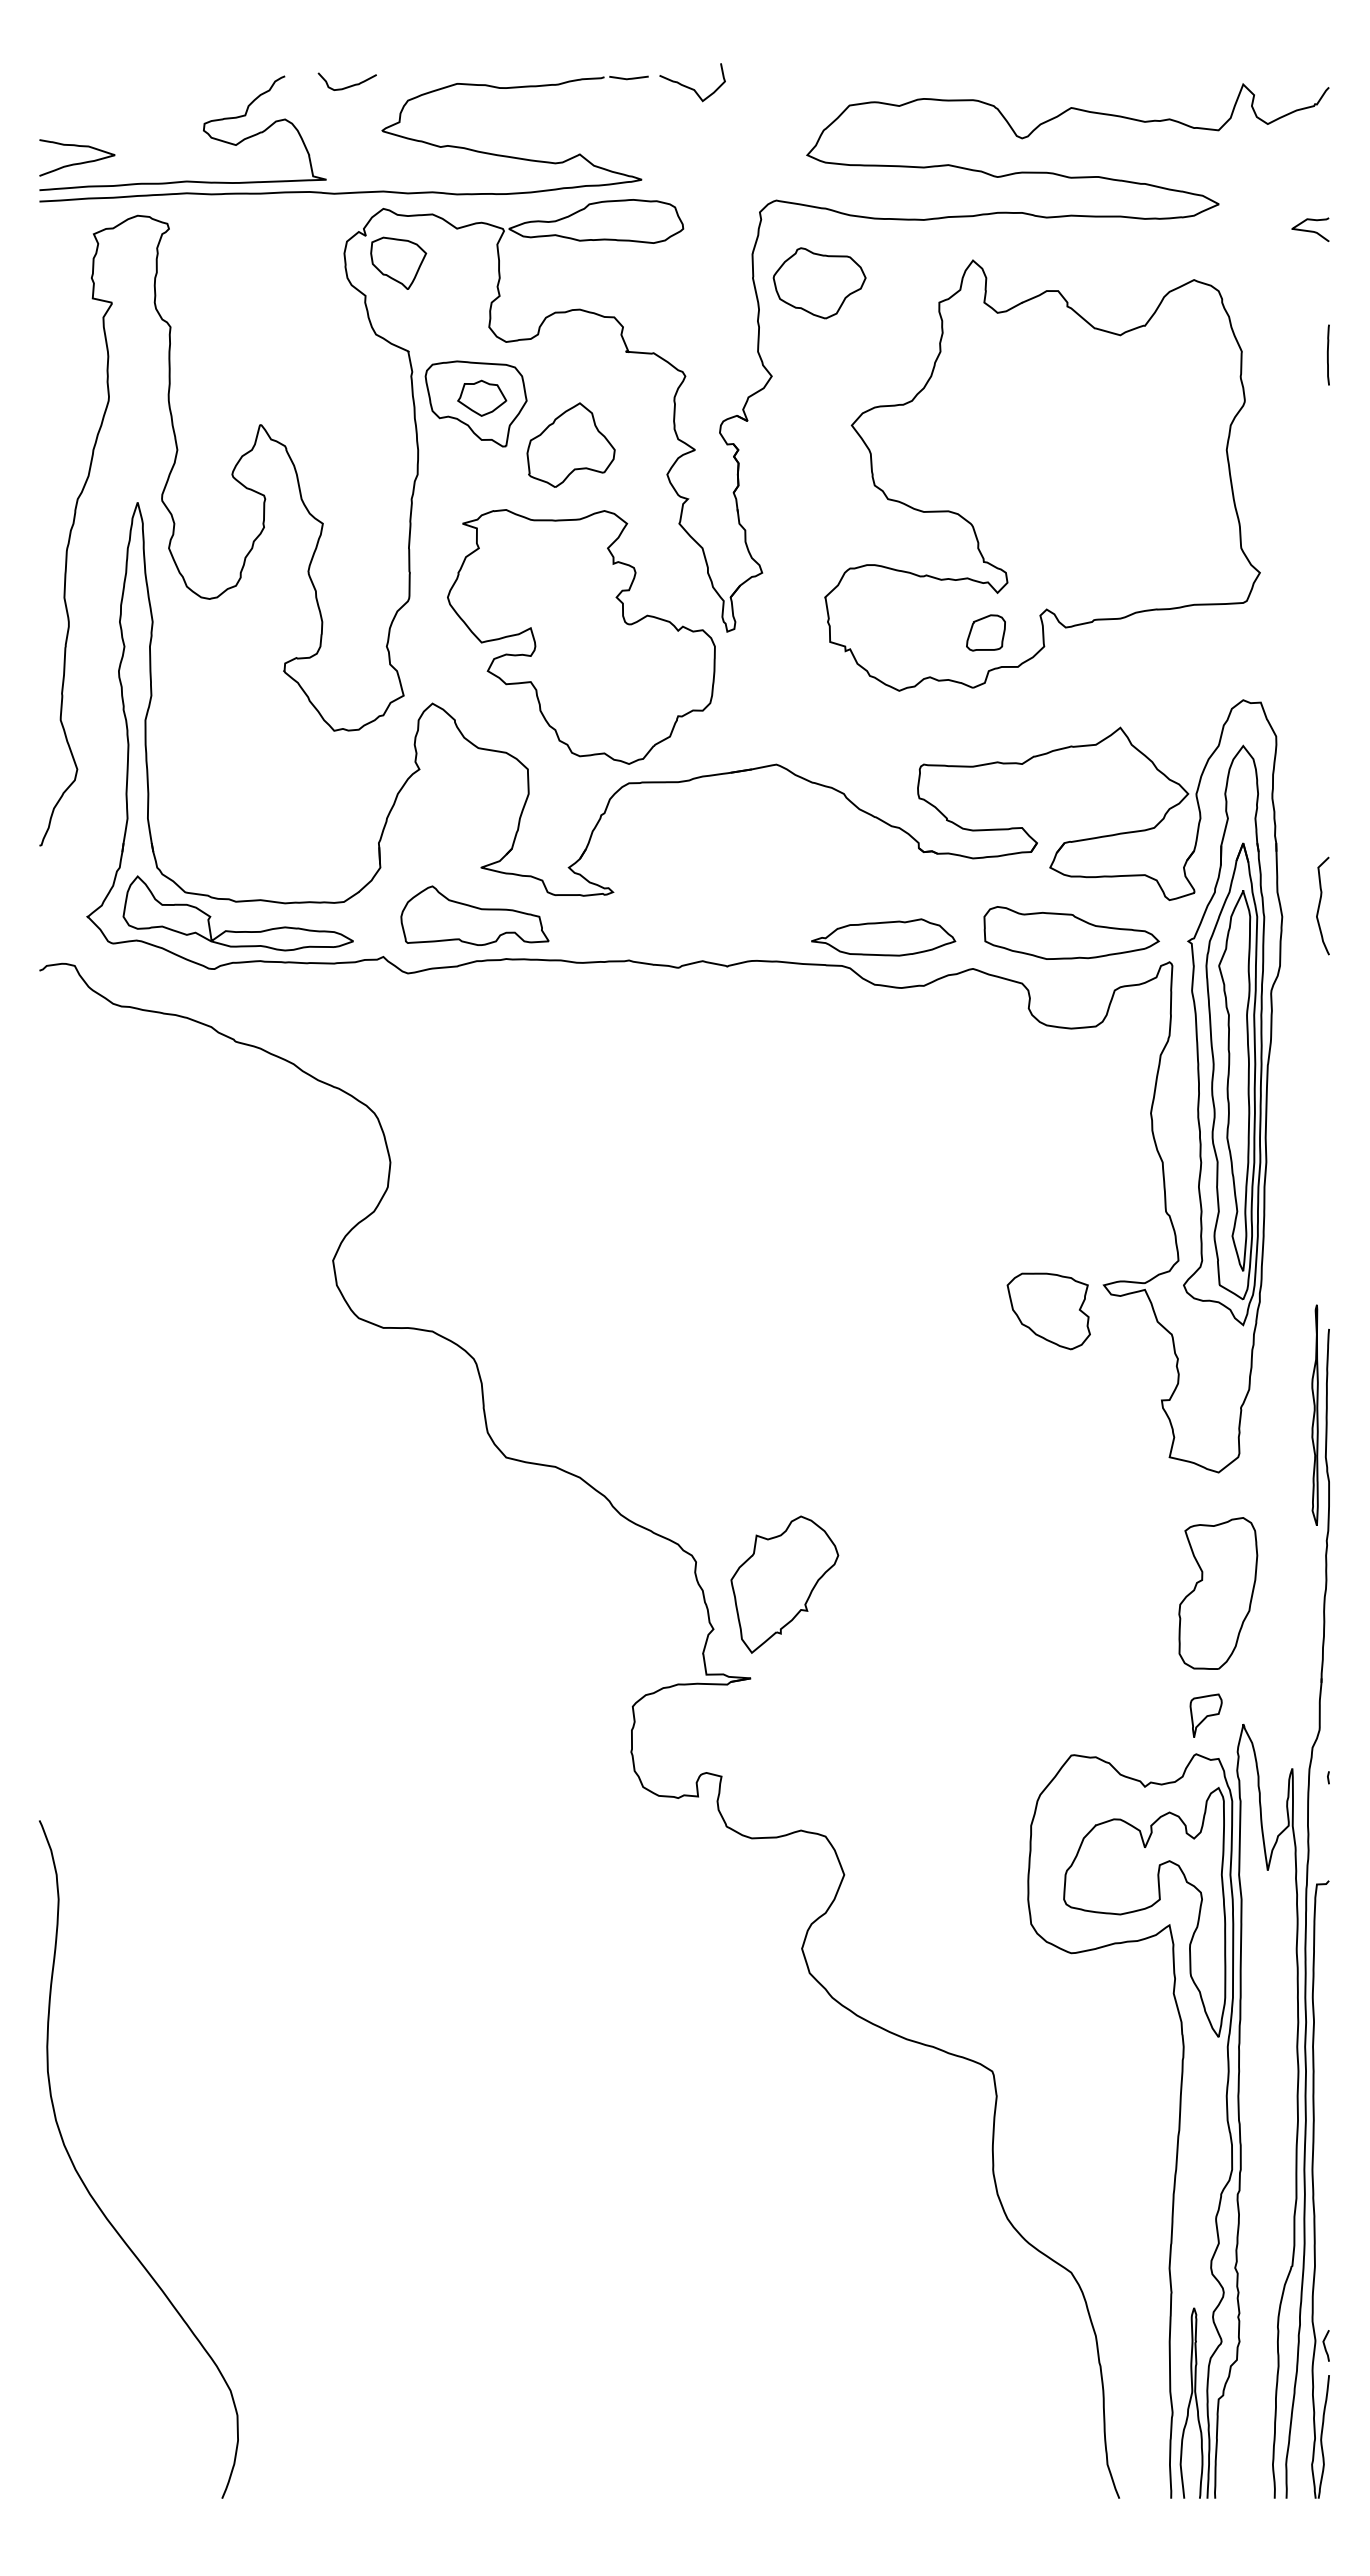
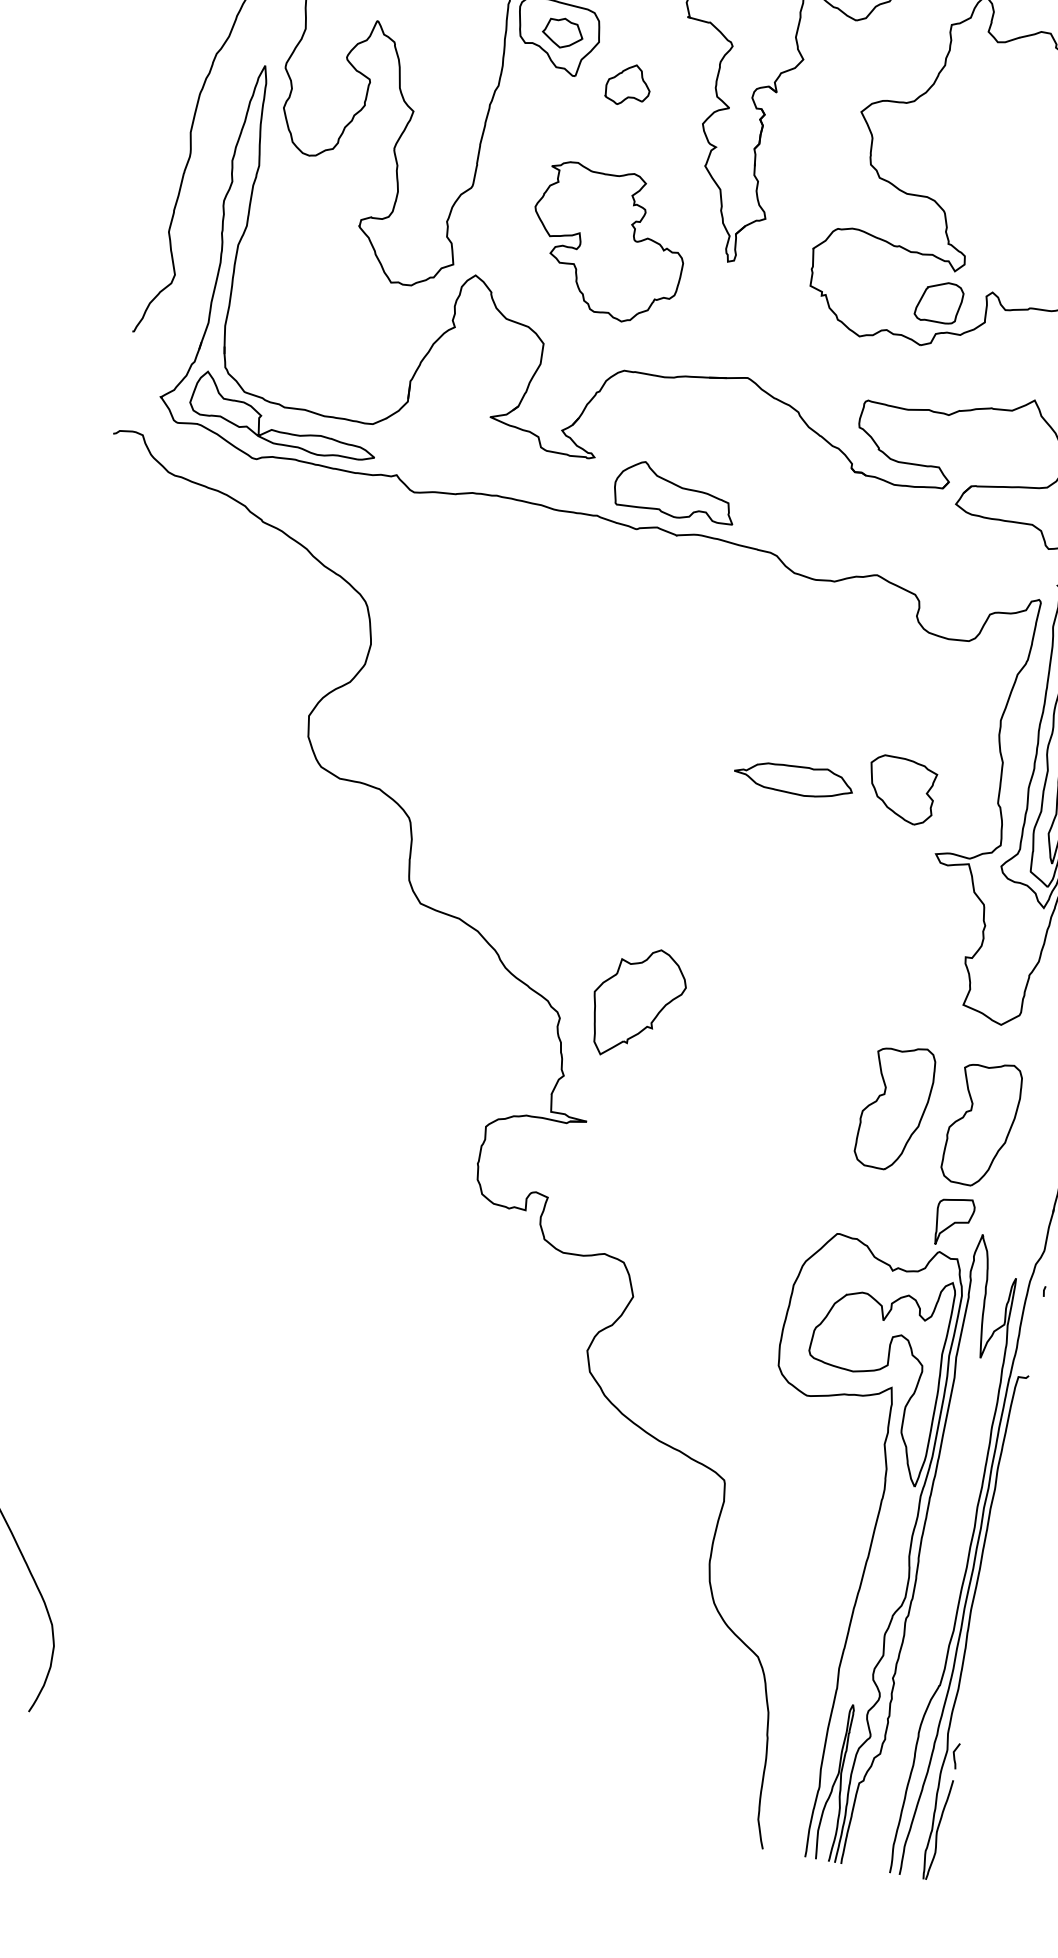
part: (570, 444) -> (628, 84), size x0.6
part: (985, 632) -> (939, 301), size x1.4
part: (581, 636) -> (607, 243), size x0.7
part: (474, 915) -> (675, 492), moved
part: (1071, 932) -> (963, 560), removed
part: (883, 937) -> (793, 778), moved
part: (1048, 1311) -> (900, 790), moved
part: (784, 1584) -> (637, 1003), moved
part: (1112, 1593) -> (895, 1107), added
part: (1205, 1715) -> (953, 1221), size x1.4

